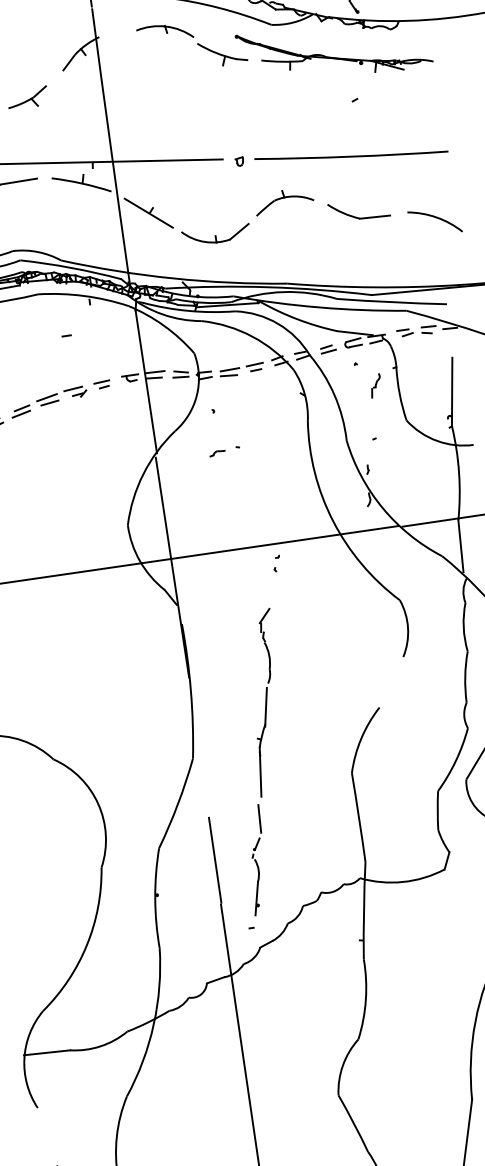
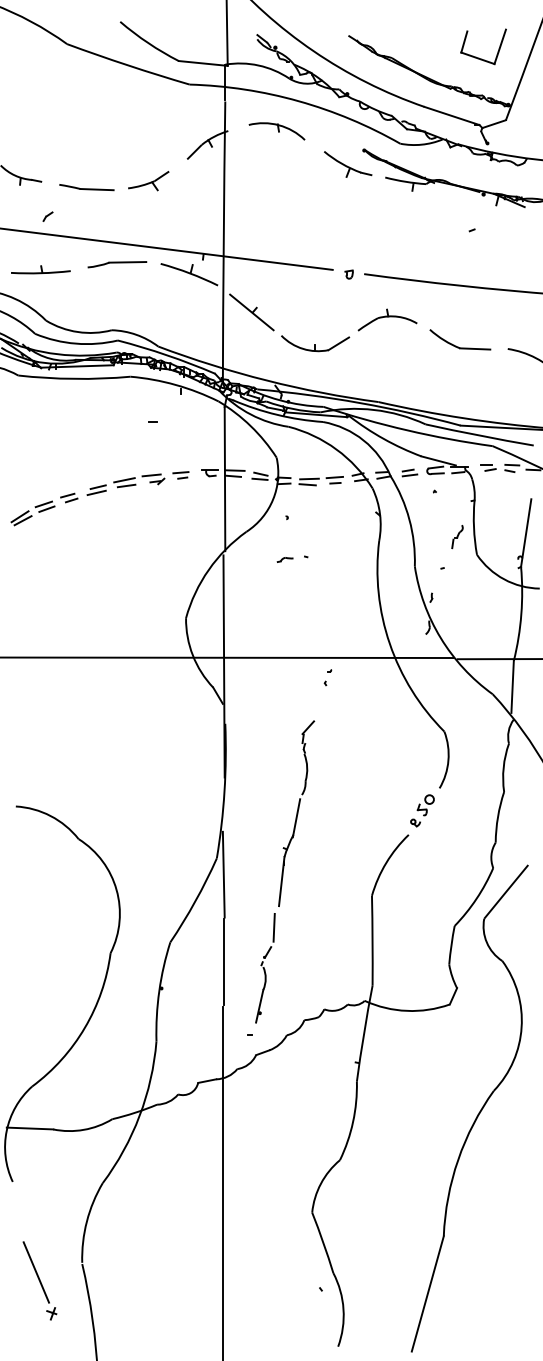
part: (164, 33) -> (276, 131), moved
part: (375, 386) -> (457, 537), moved
part: (389, 681) -> (422, 810), added
line: (201, 773) -> (223, 874), added

